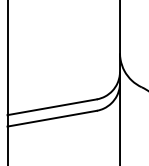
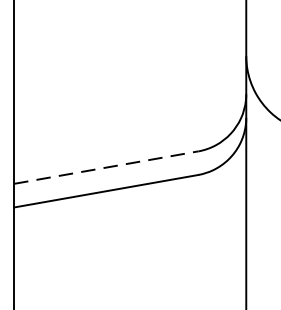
line: (52, 107) -> (106, 168), solid -> dashed

